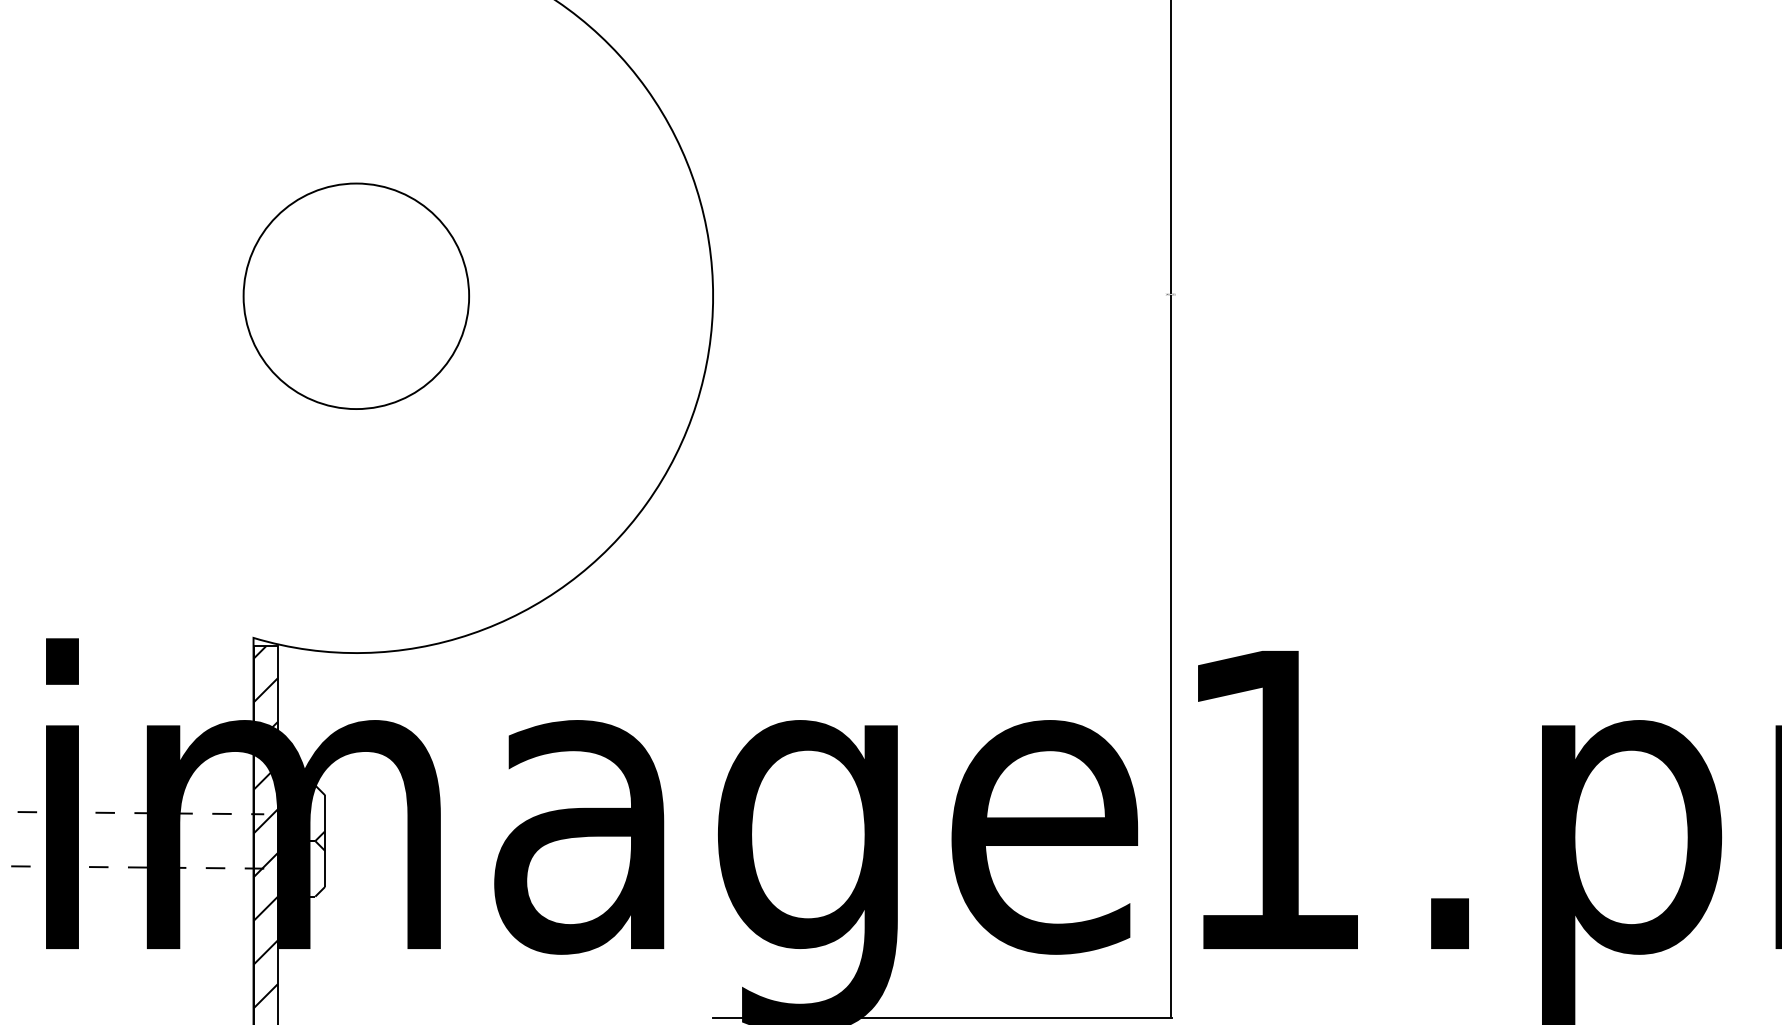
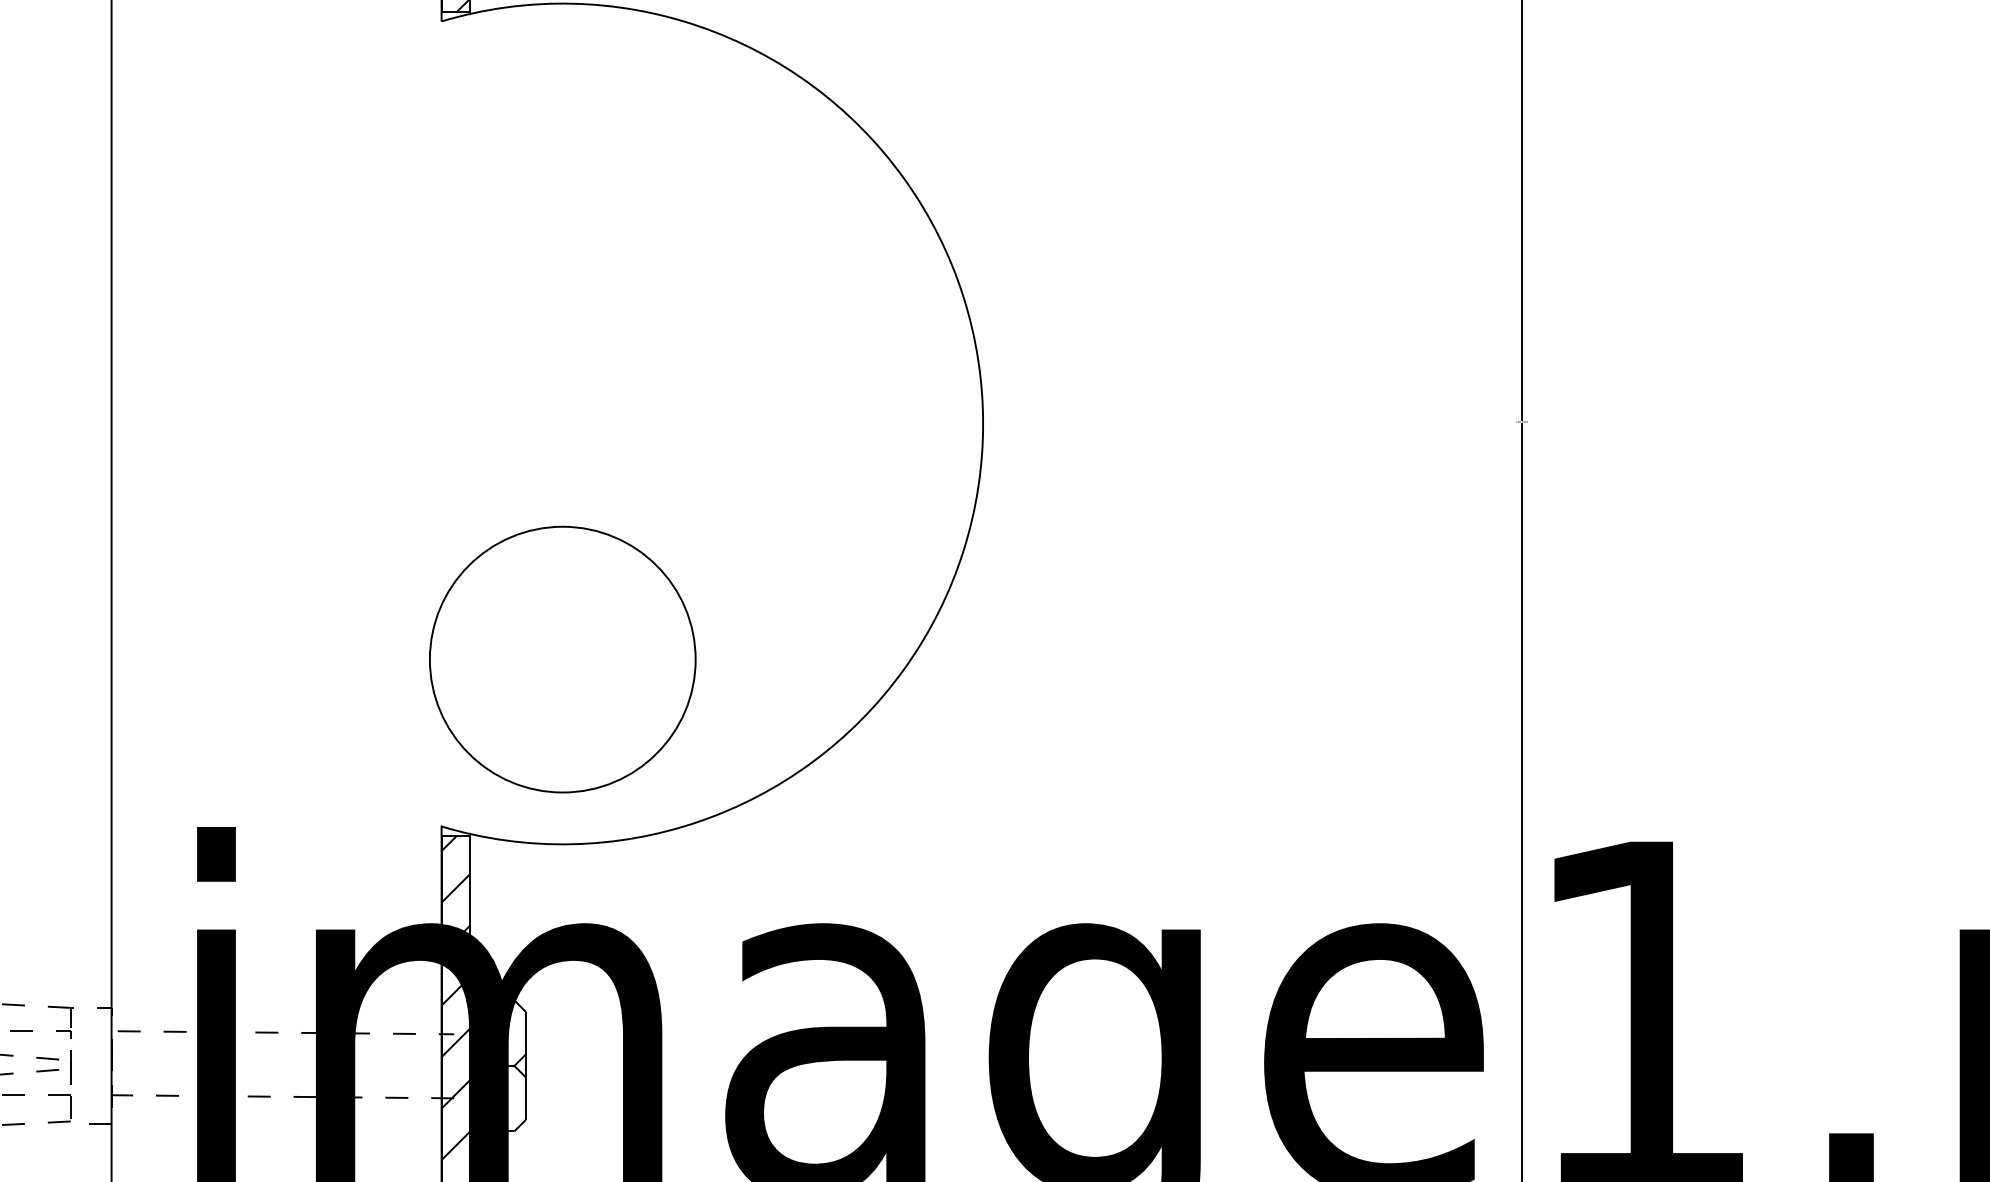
circle: (355, 295) -> (561, 658), moved

